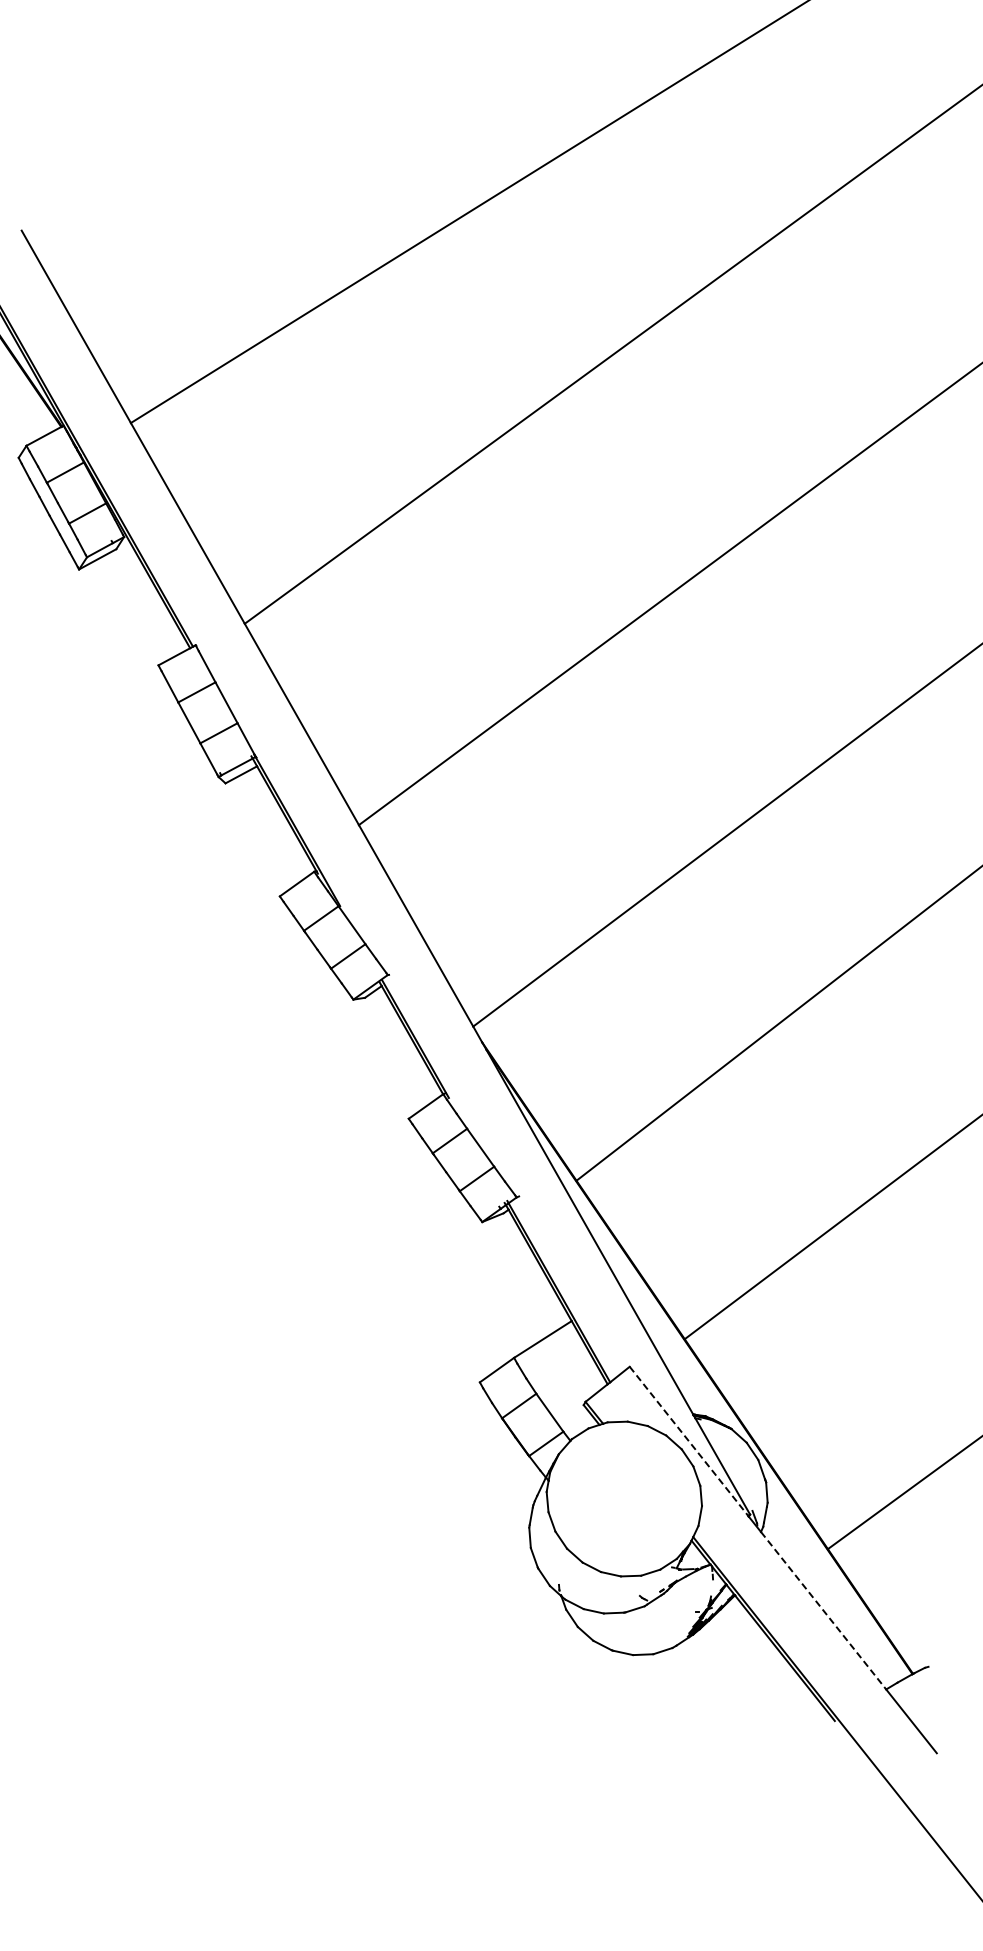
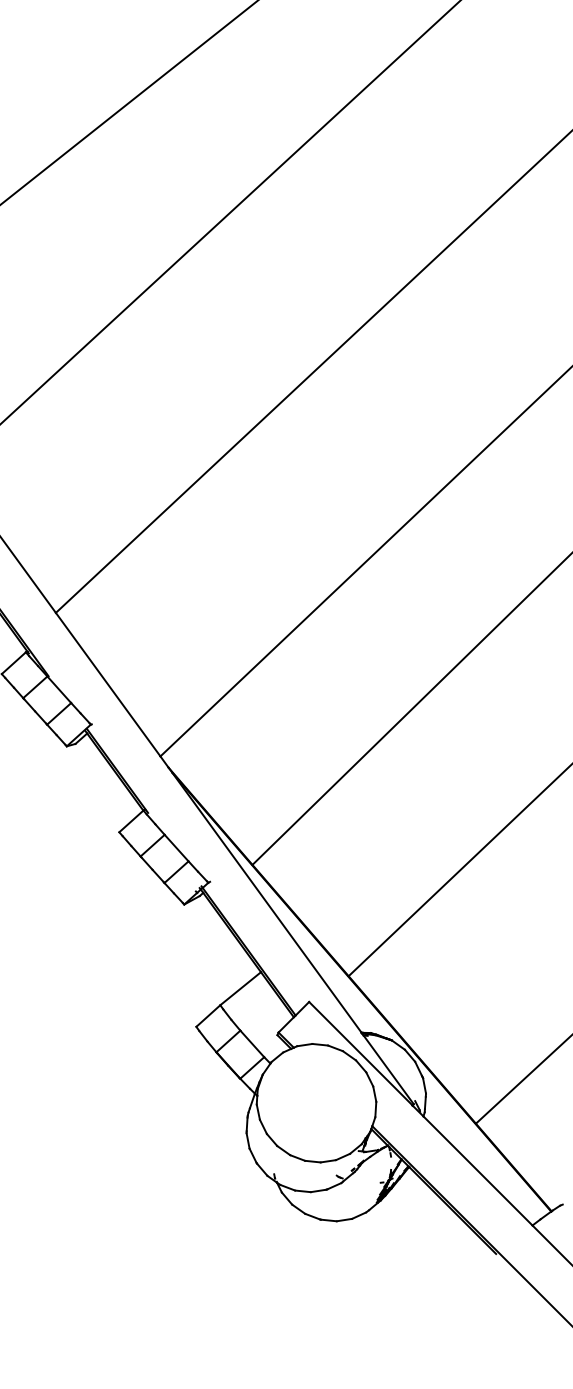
line: (689, 1441) -> (361, 1053), dashed -> solid
line: (823, 1610) -> (477, 1170), dashed -> solid

